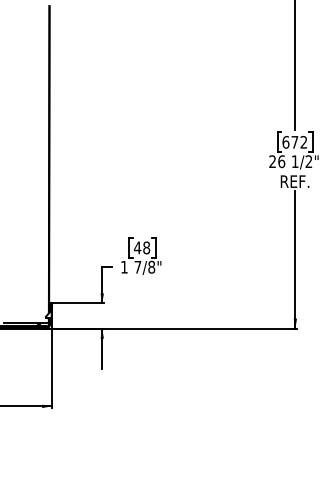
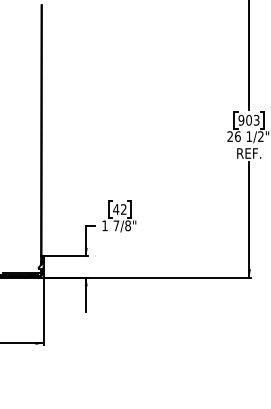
text: (294, 141) -> (248, 119), 672 -> 903
text: (146, 247) -> (123, 209), 48 -> 42

